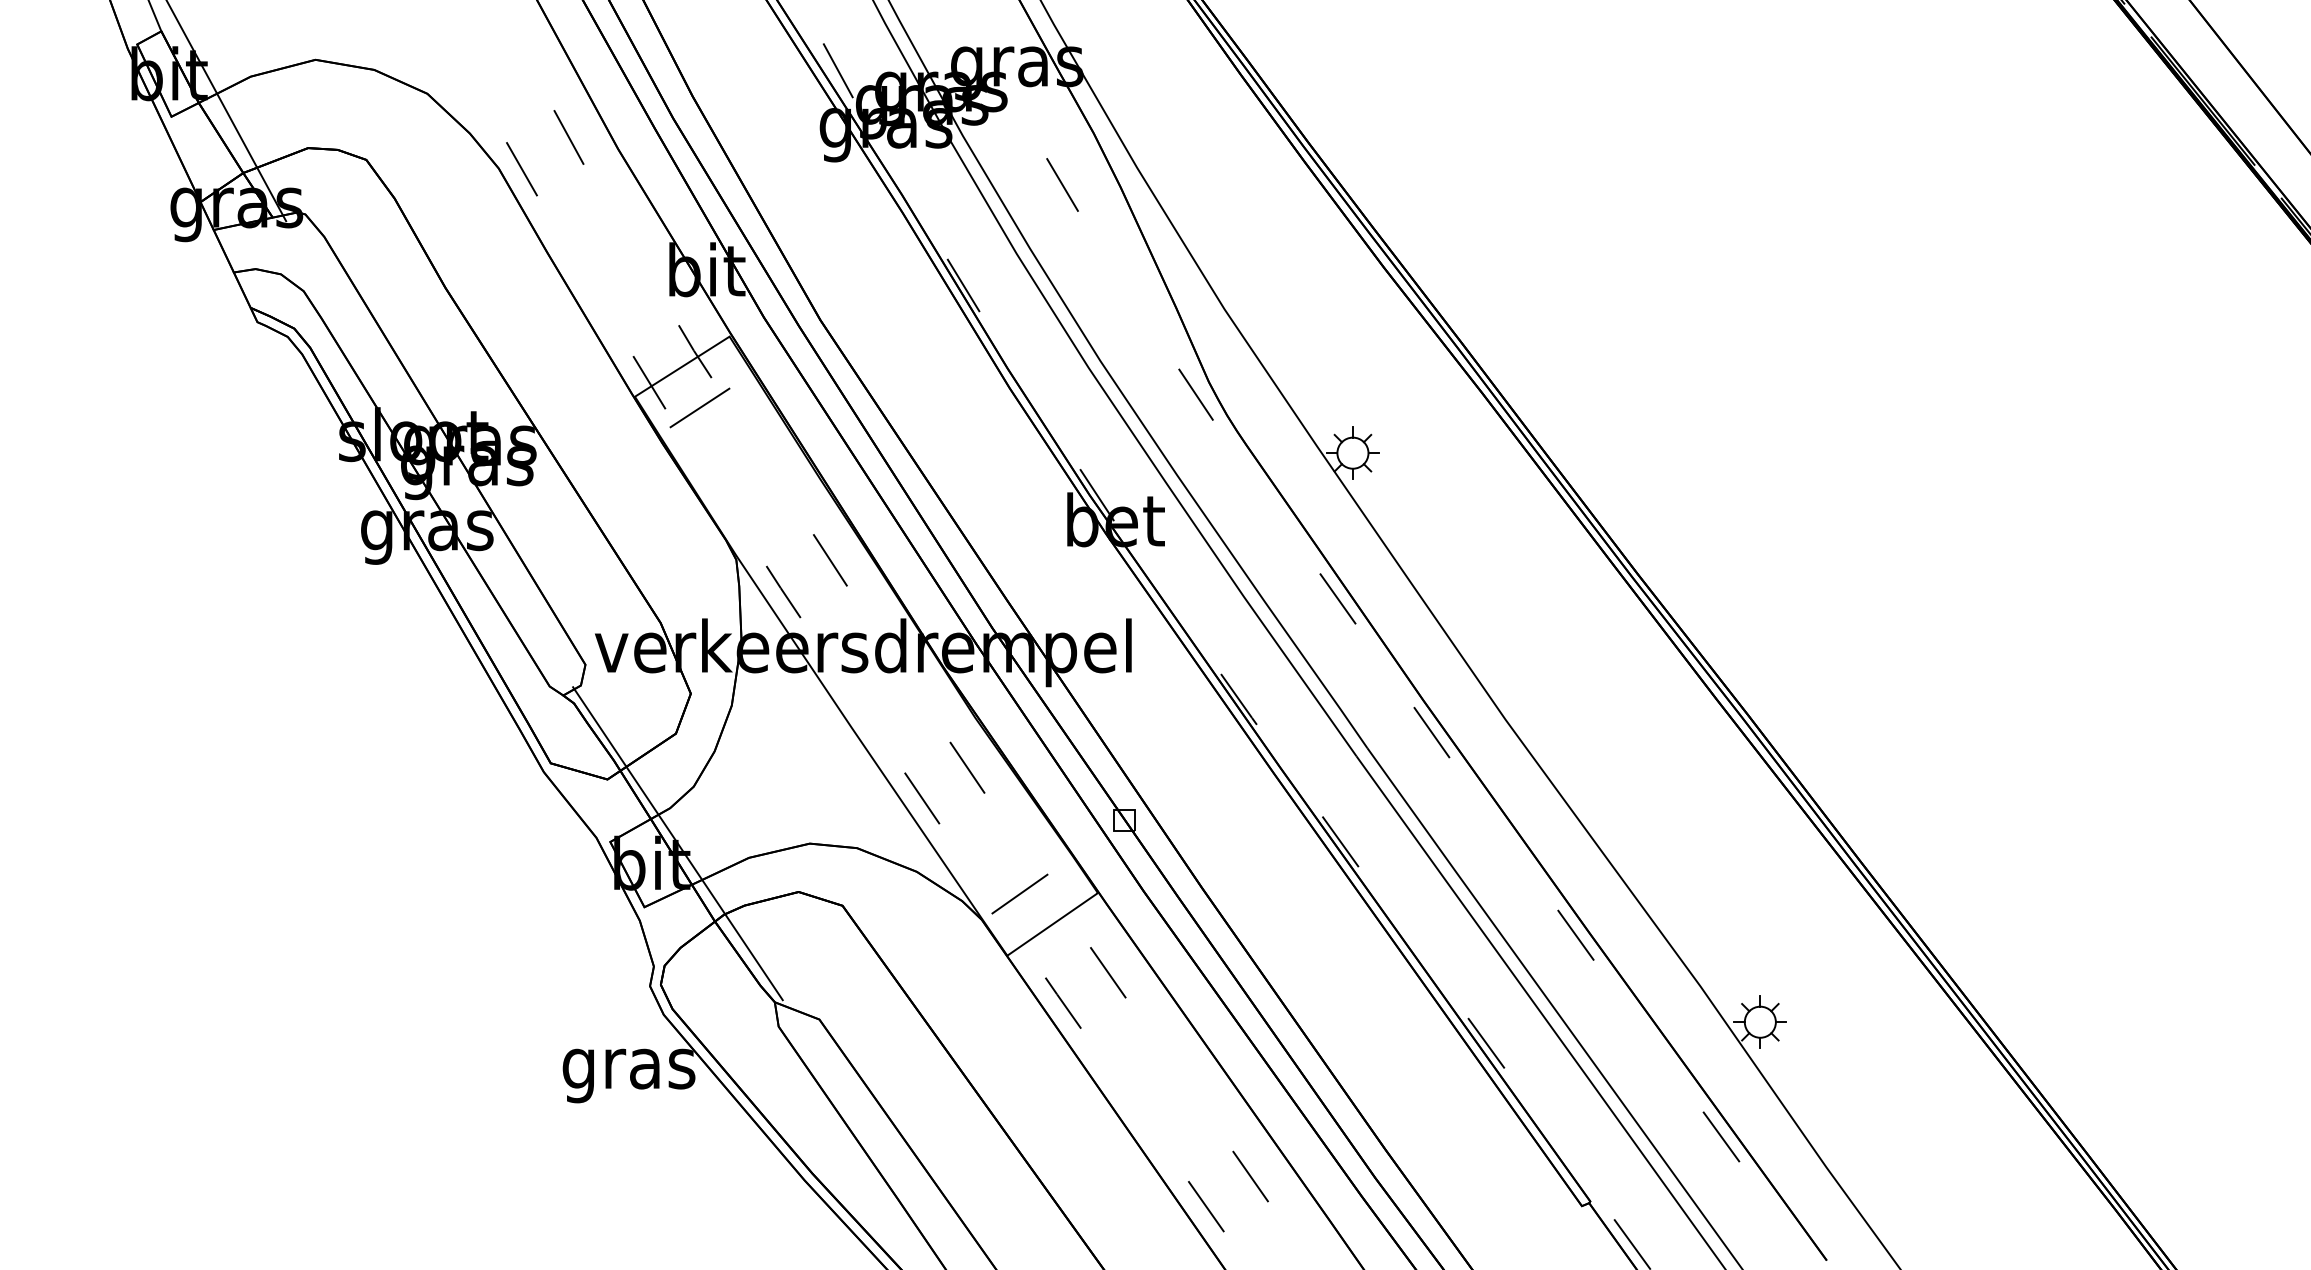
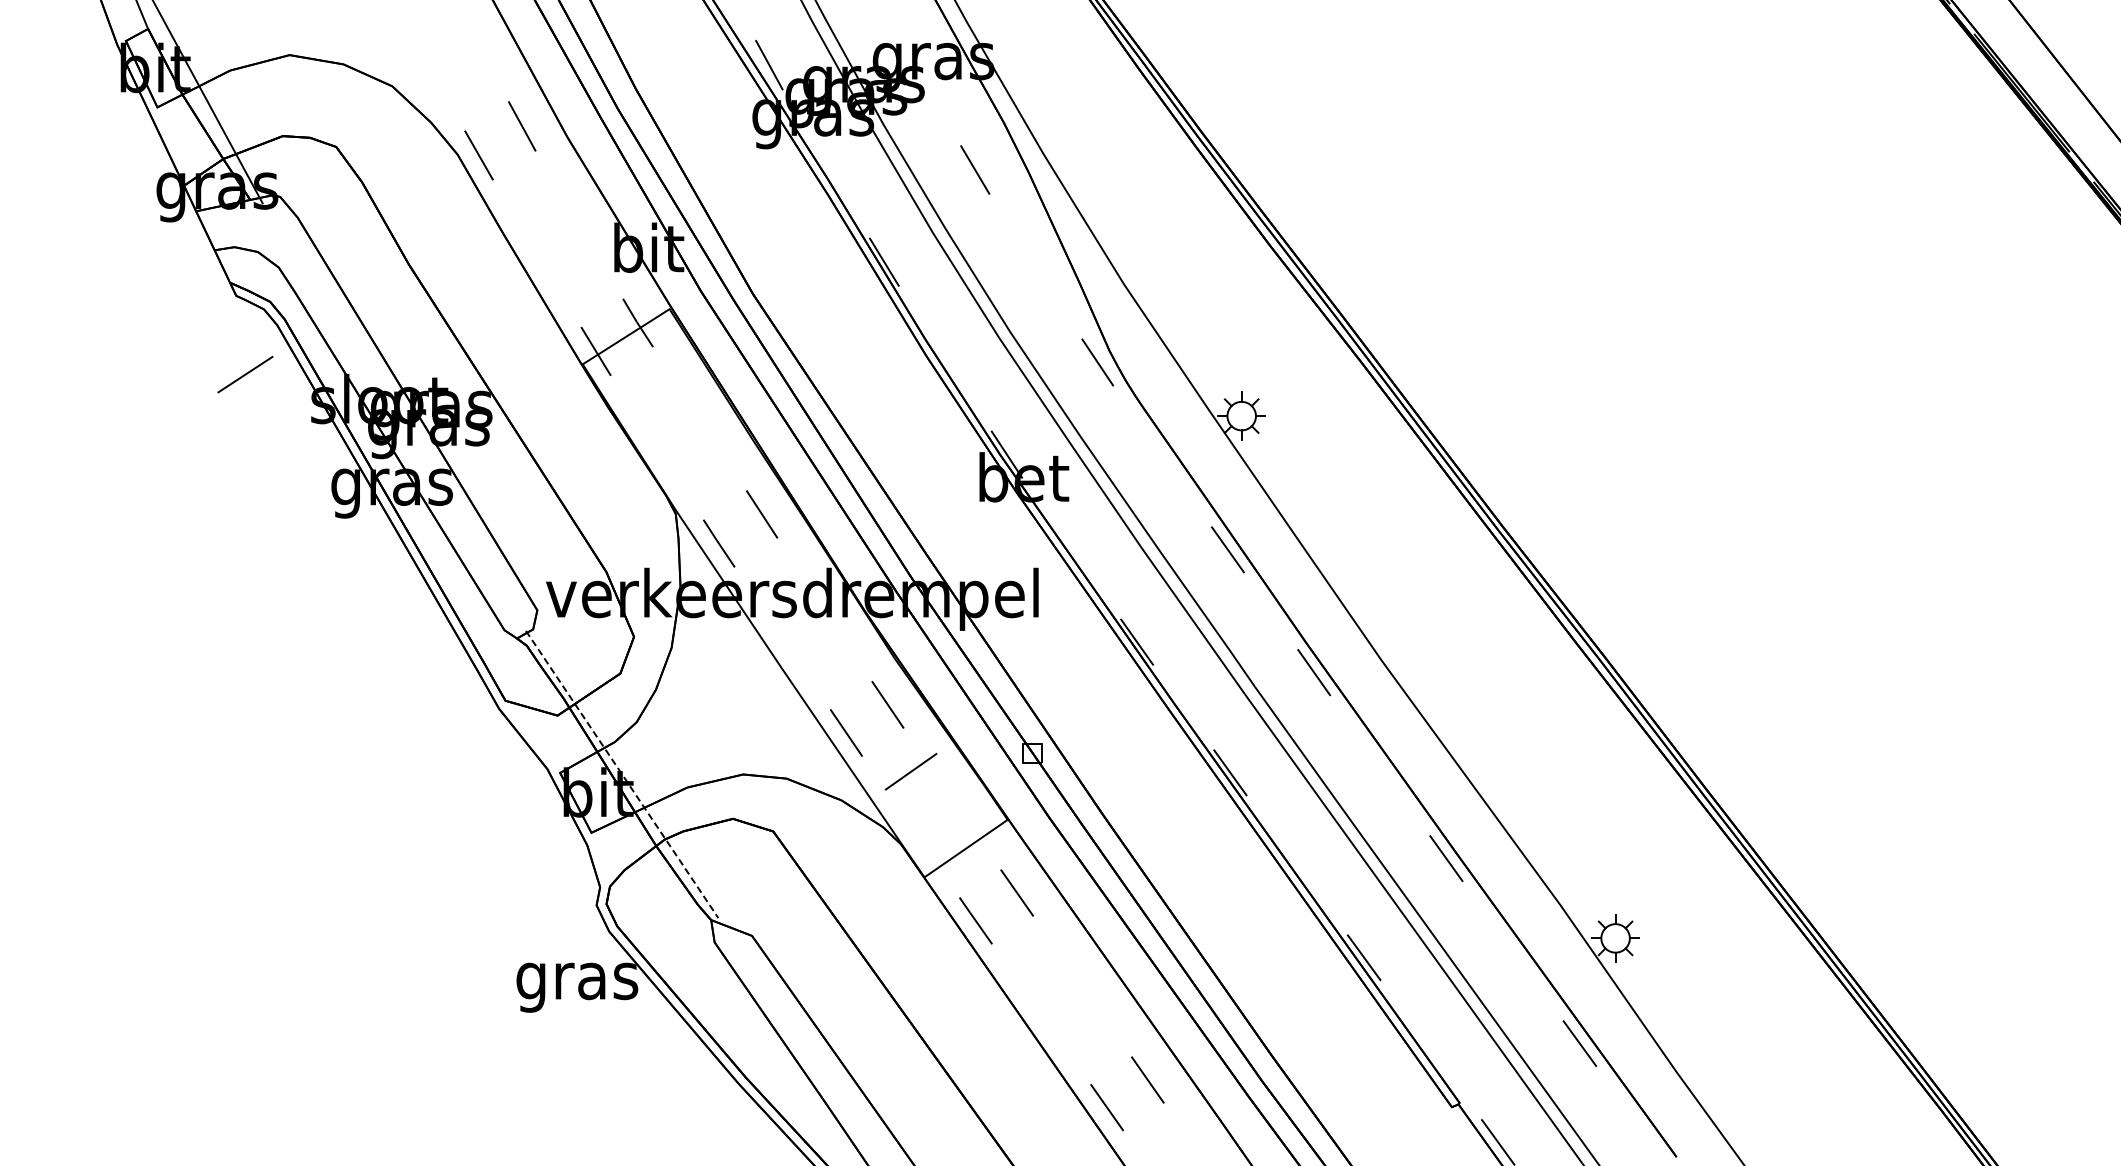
line: (700, 407) -> (245, 374), moved
line: (678, 843) -> (622, 774), solid -> dashed
line: (1019, 893) -> (910, 771), moved

